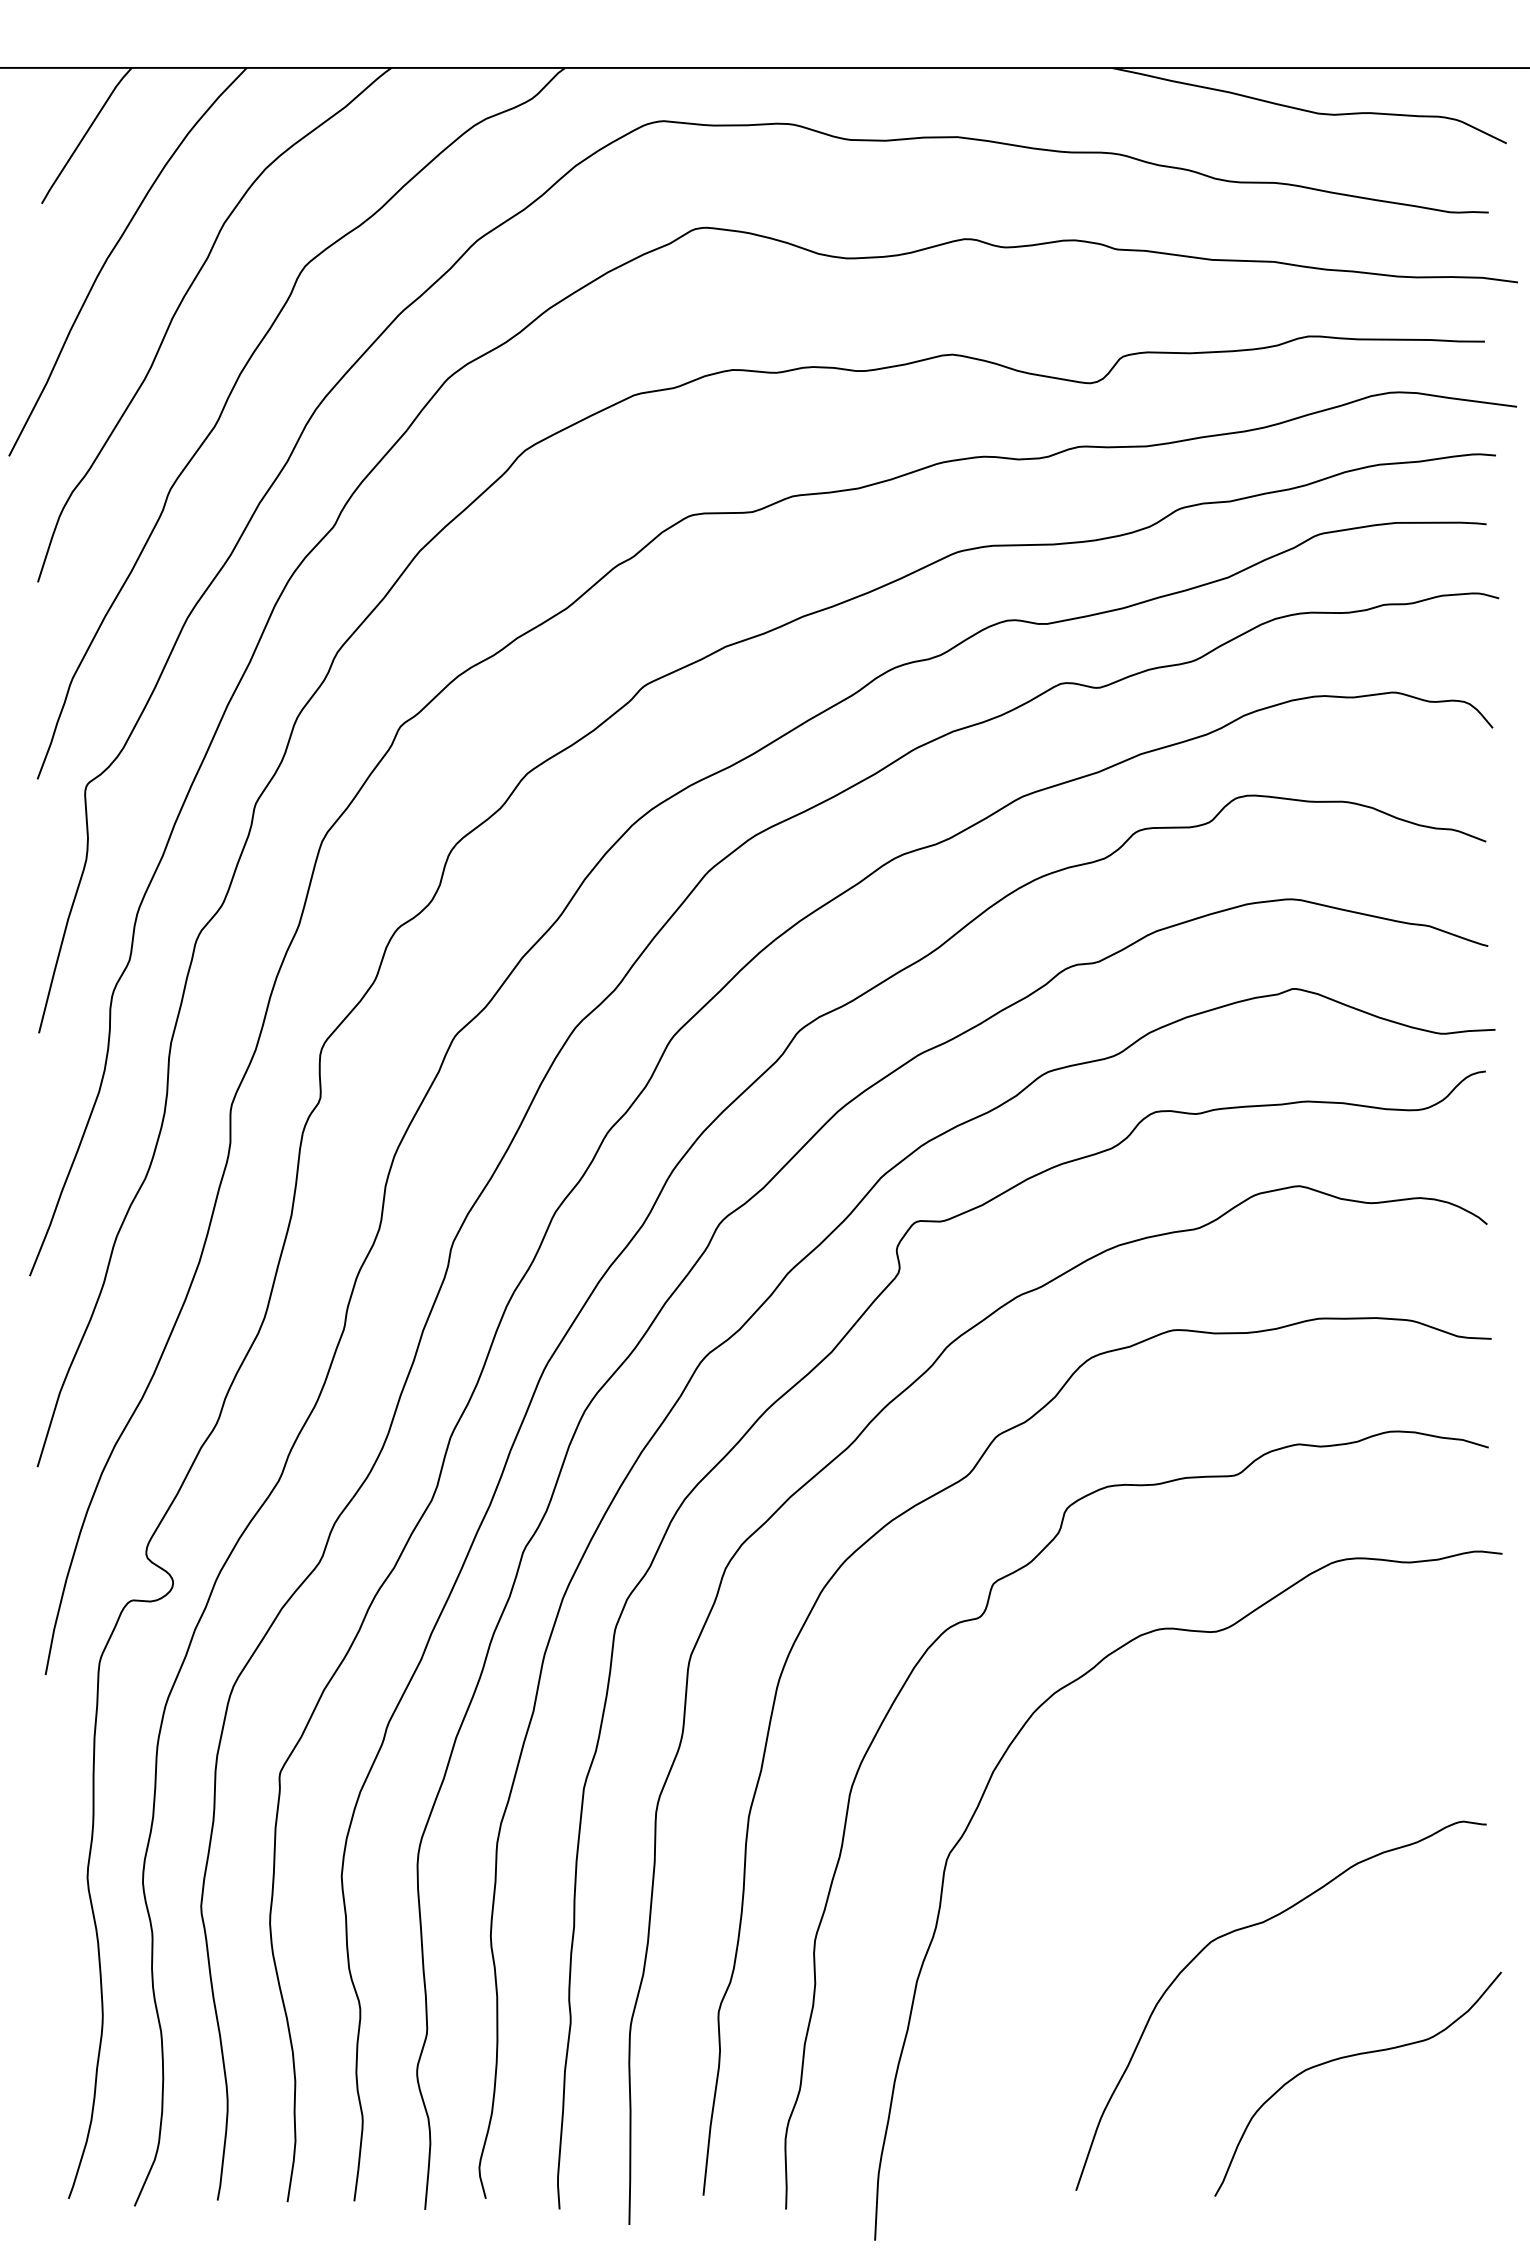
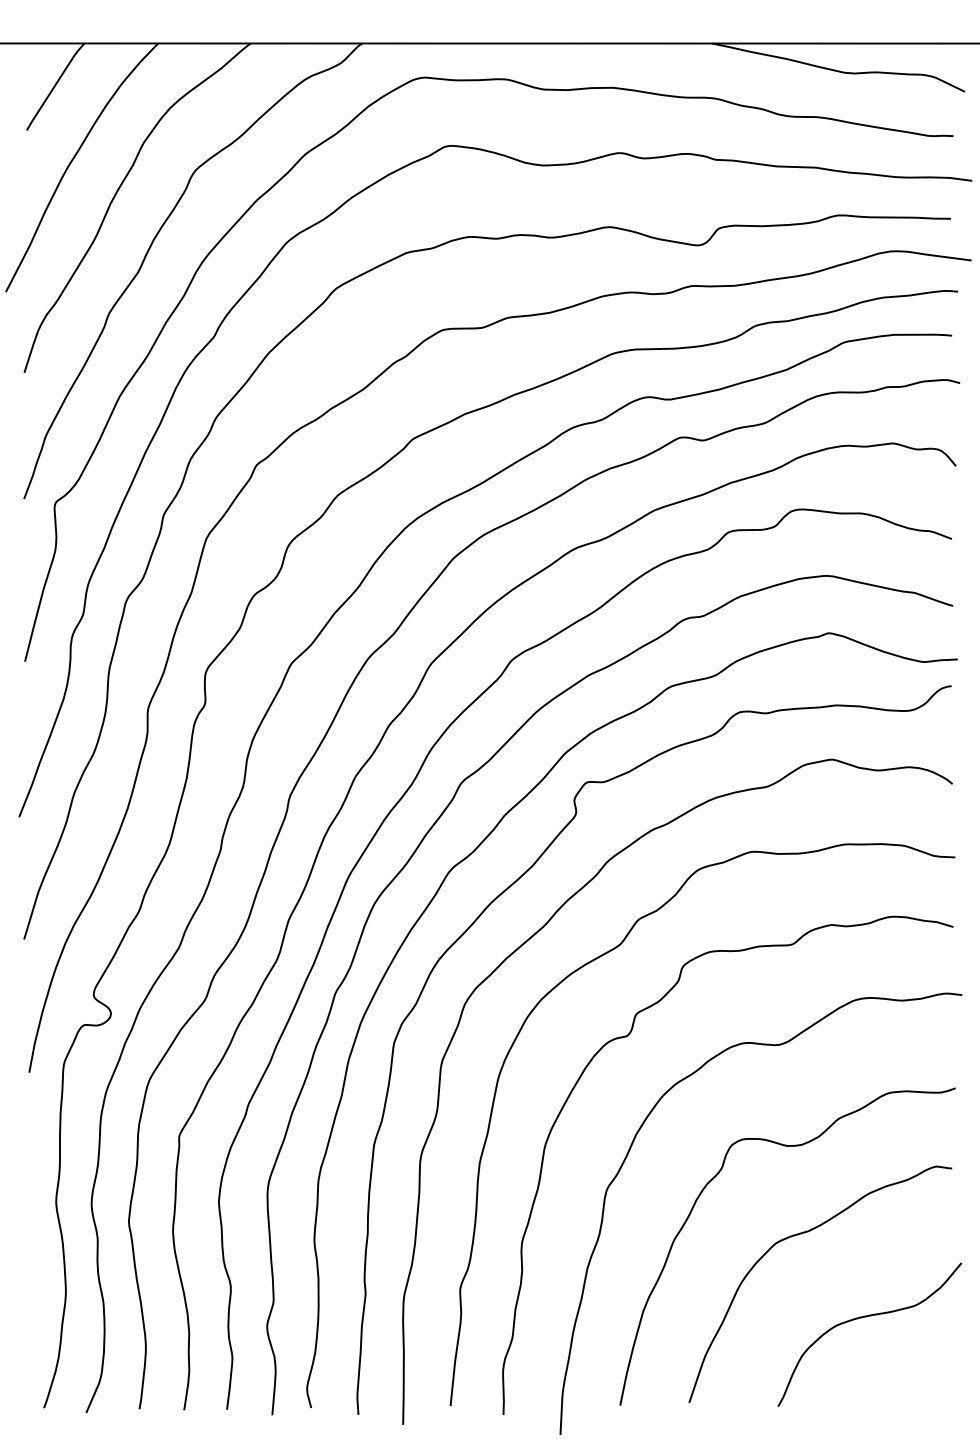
curve: (1120, 1835) -> (717, 1175), added

